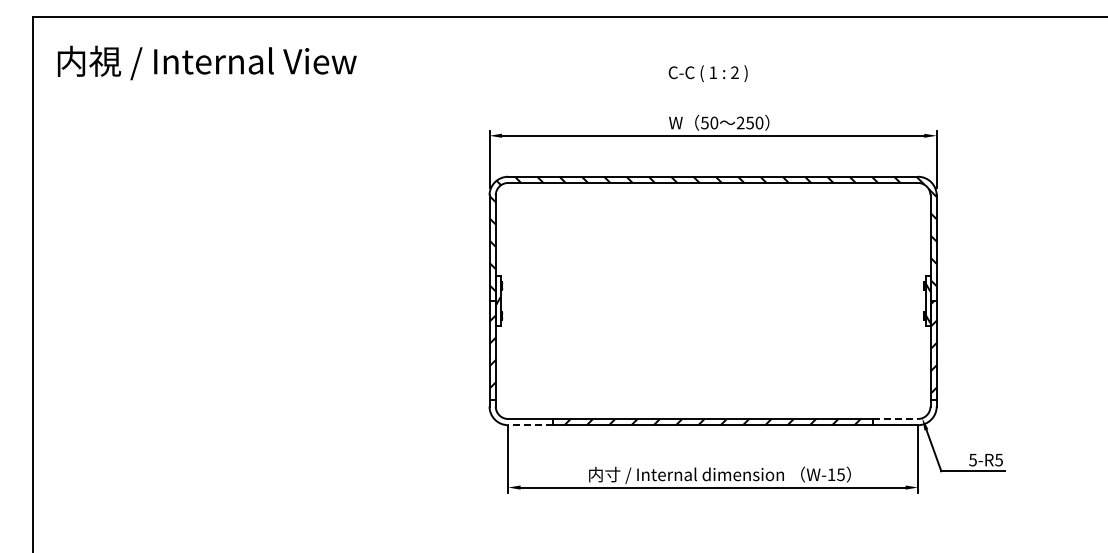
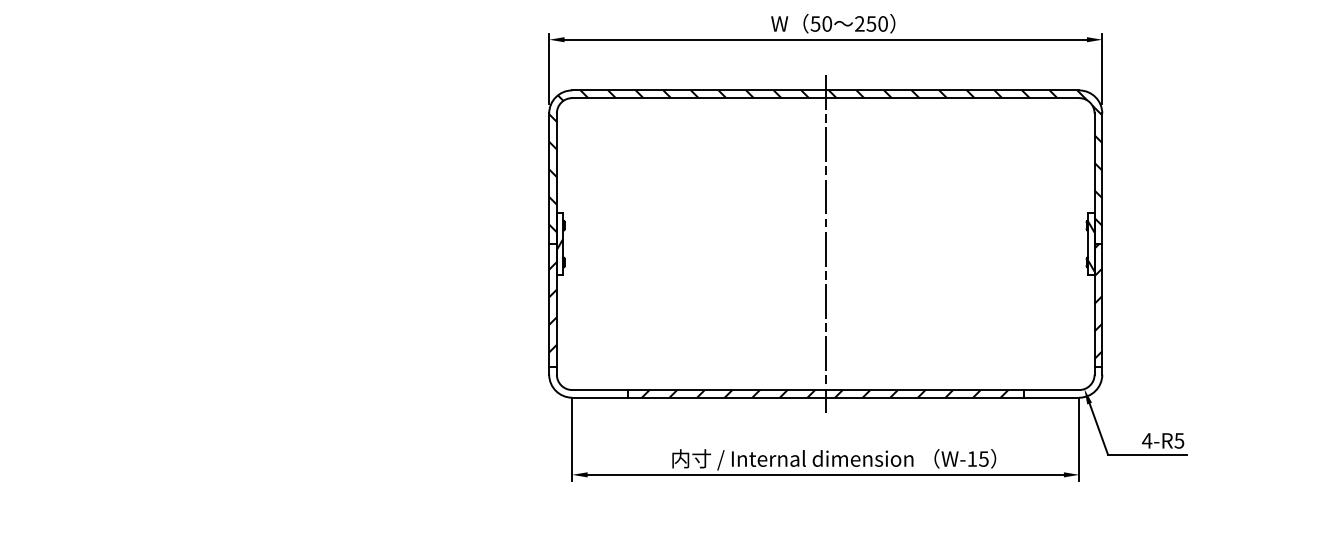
line: (713, 300) -> (826, 243), added
line: (896, 418) -> (1052, 389), dashed -> solid
line: (530, 425) -> (599, 398), dashed -> solid
text: (972, 459) -> (1146, 440), 5-R5 -> 4-R5

